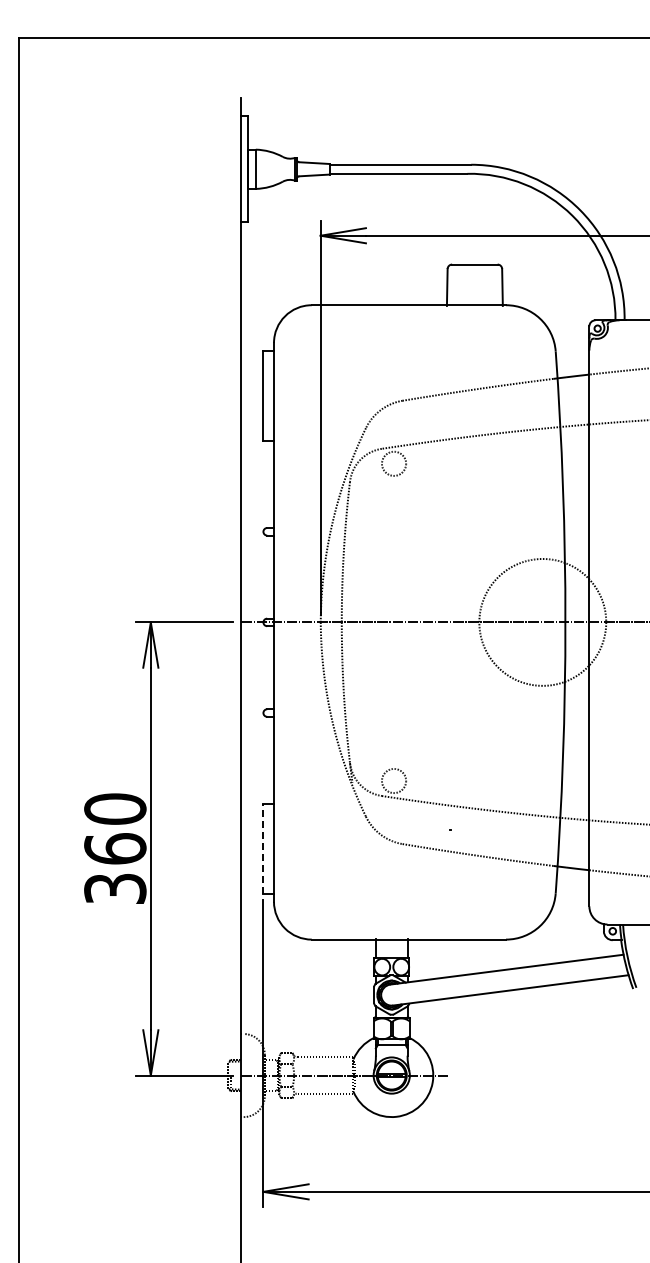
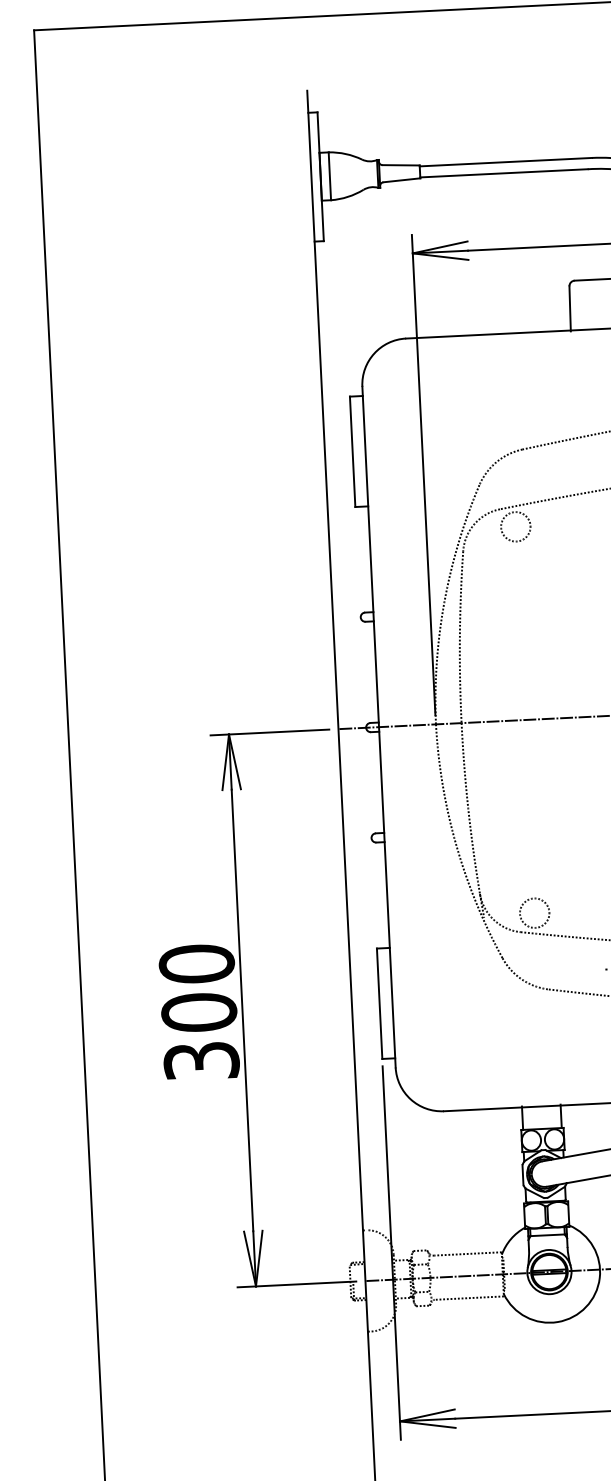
text: (115, 848) -> (199, 1011), 360 -> 300
line: (263, 848) -> (379, 1003), dashed -> solid

